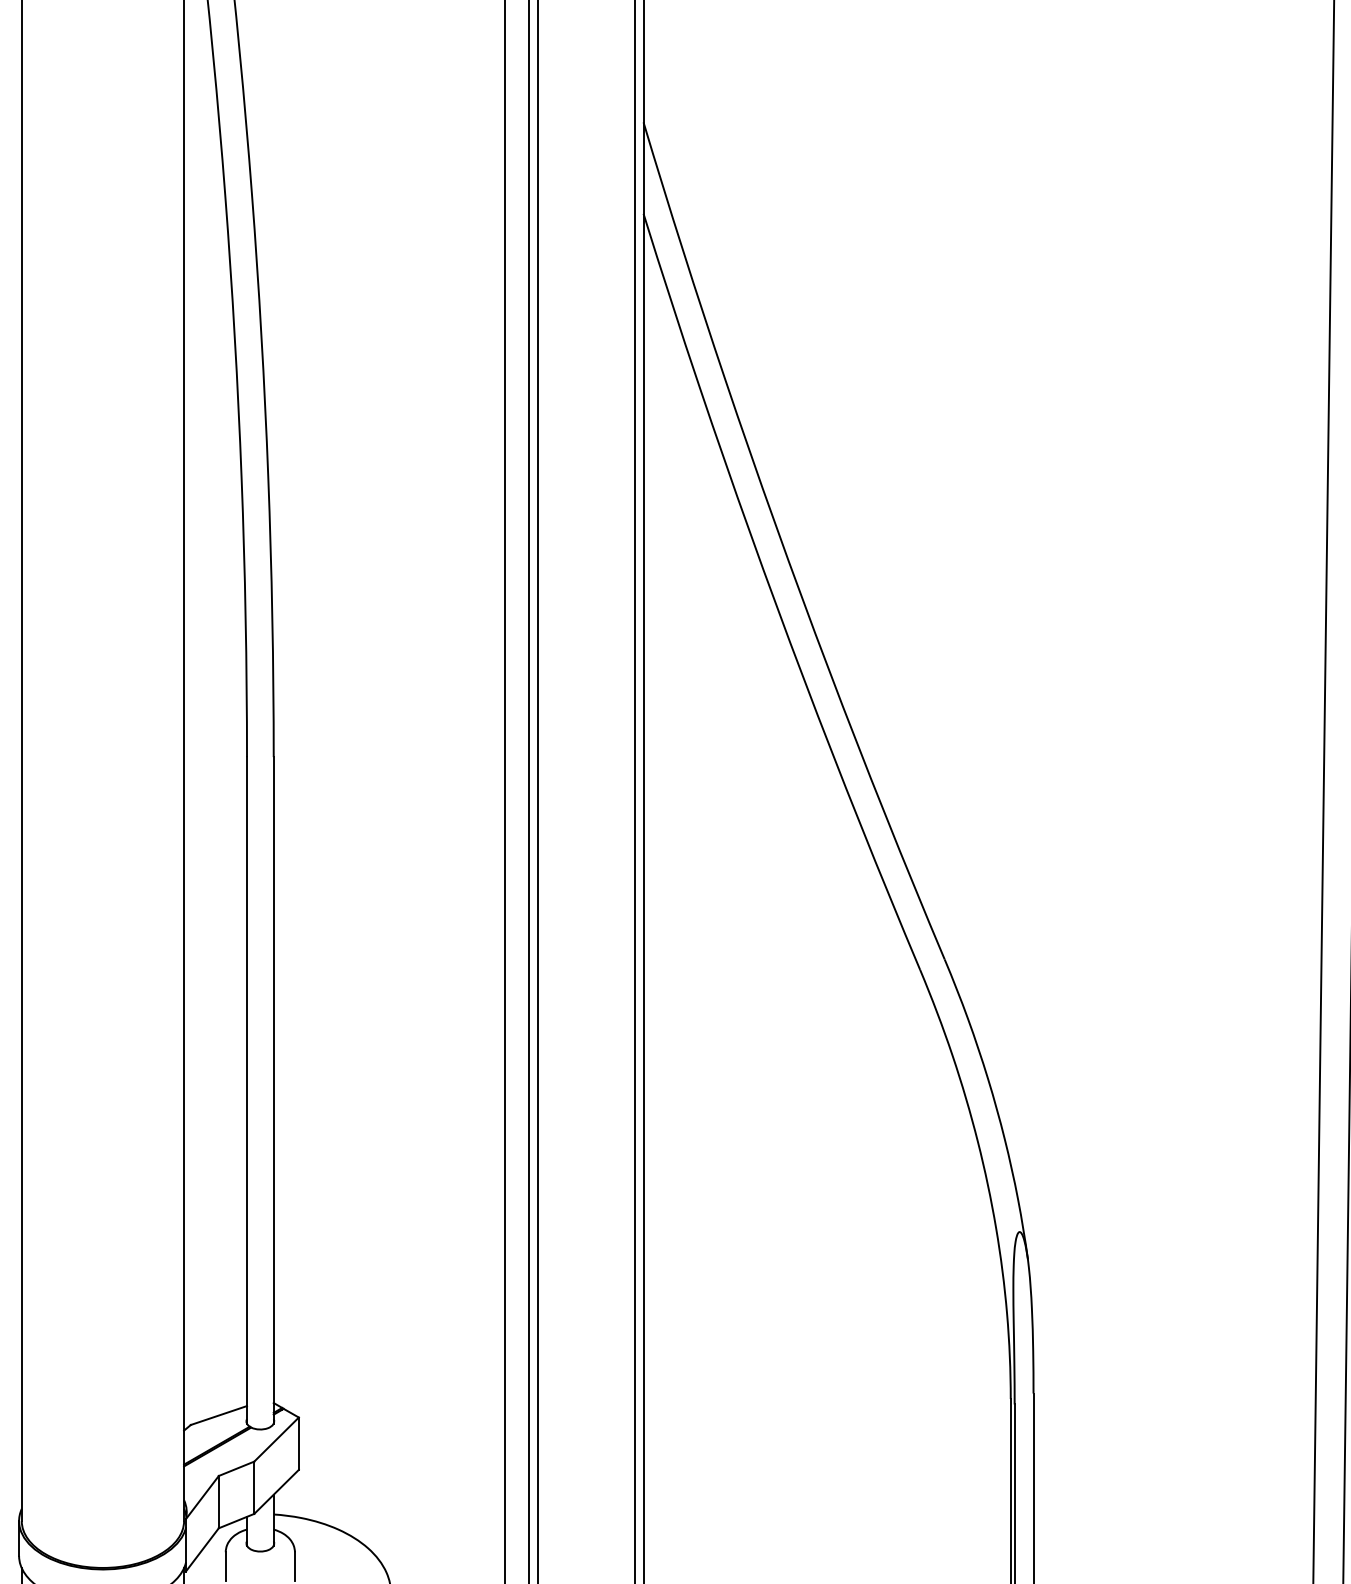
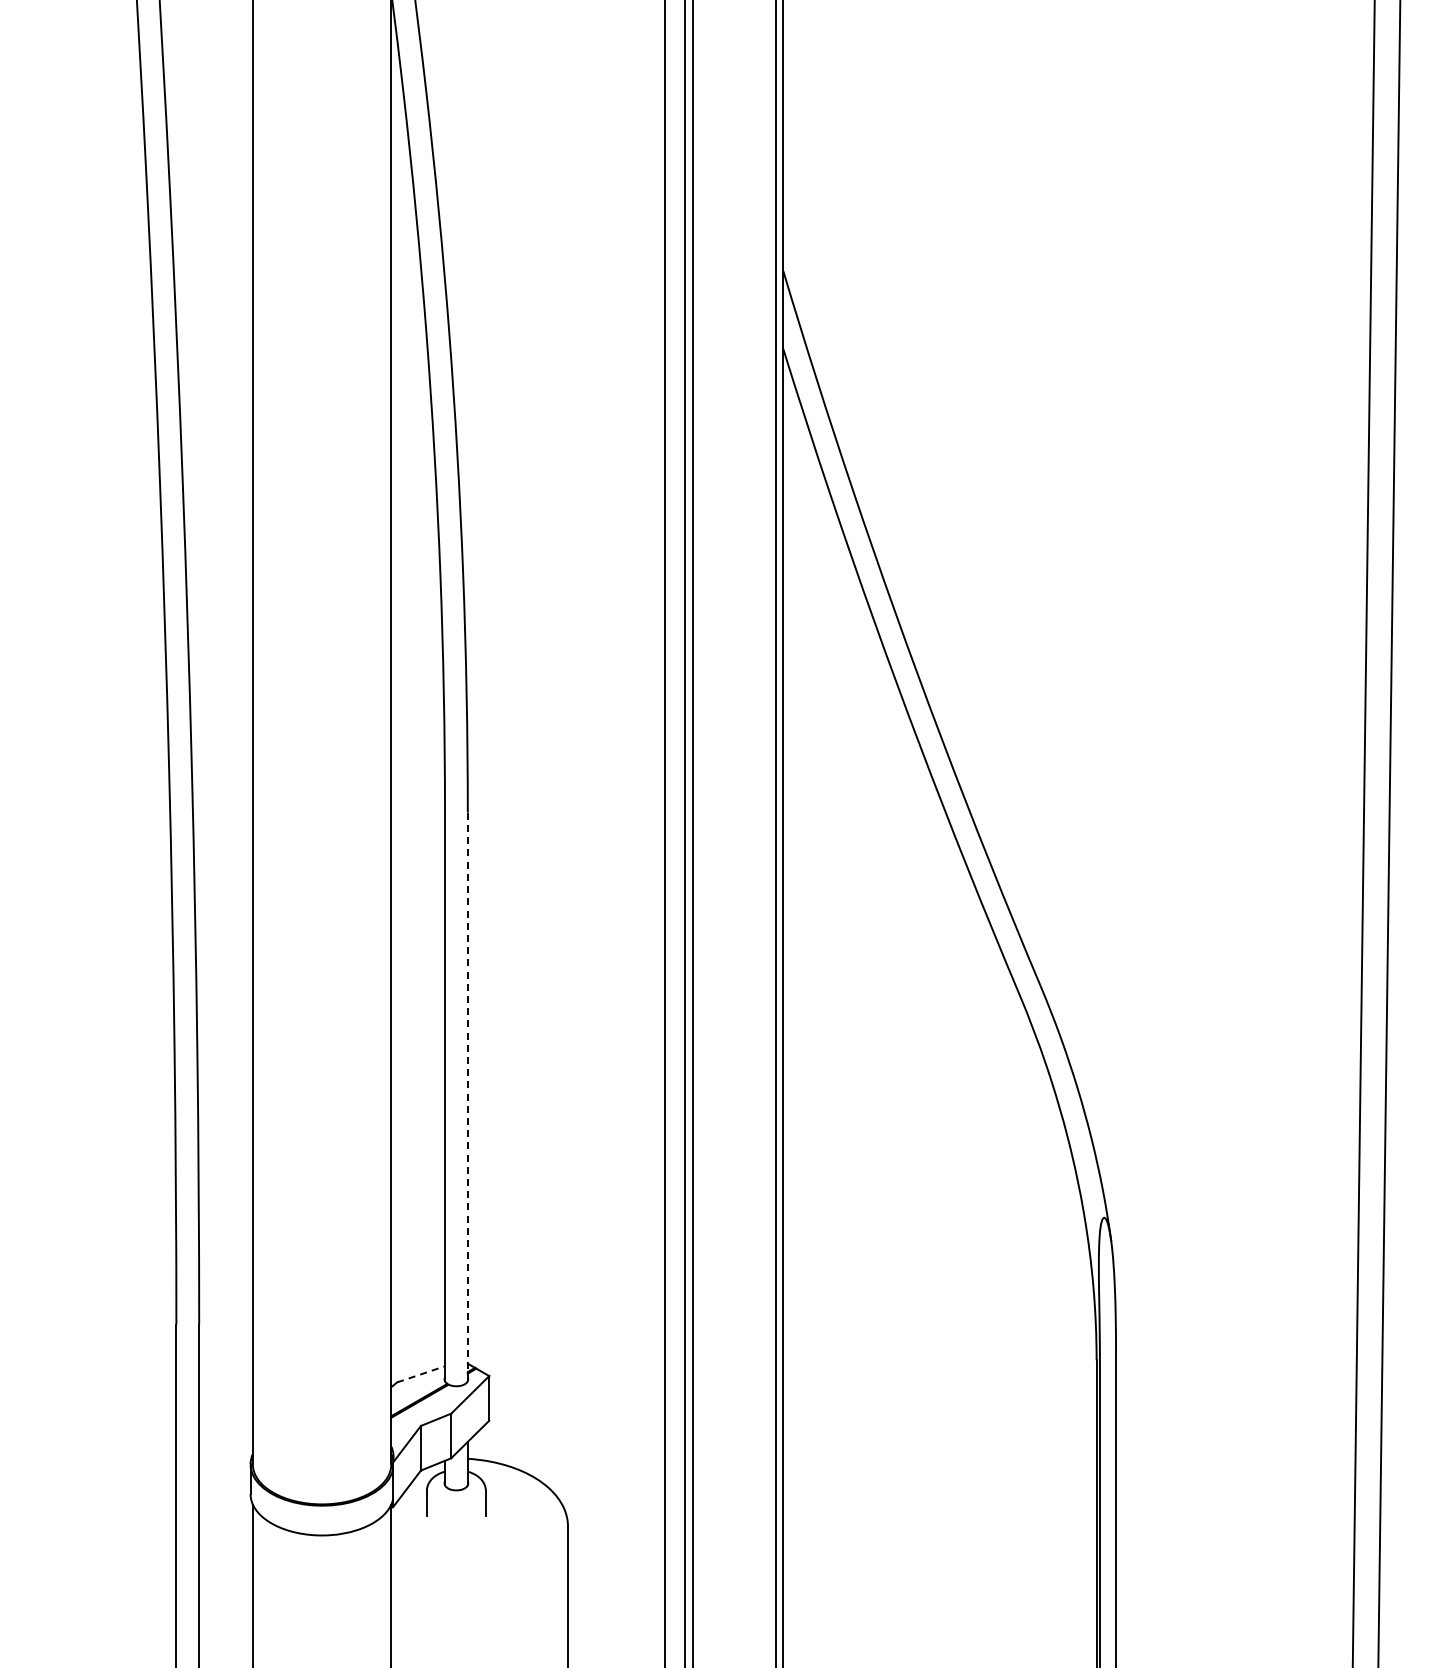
line: (273, 1089) -> (467, 1096), solid -> dashed
line: (219, 1415) -> (421, 1374), solid -> dashed

